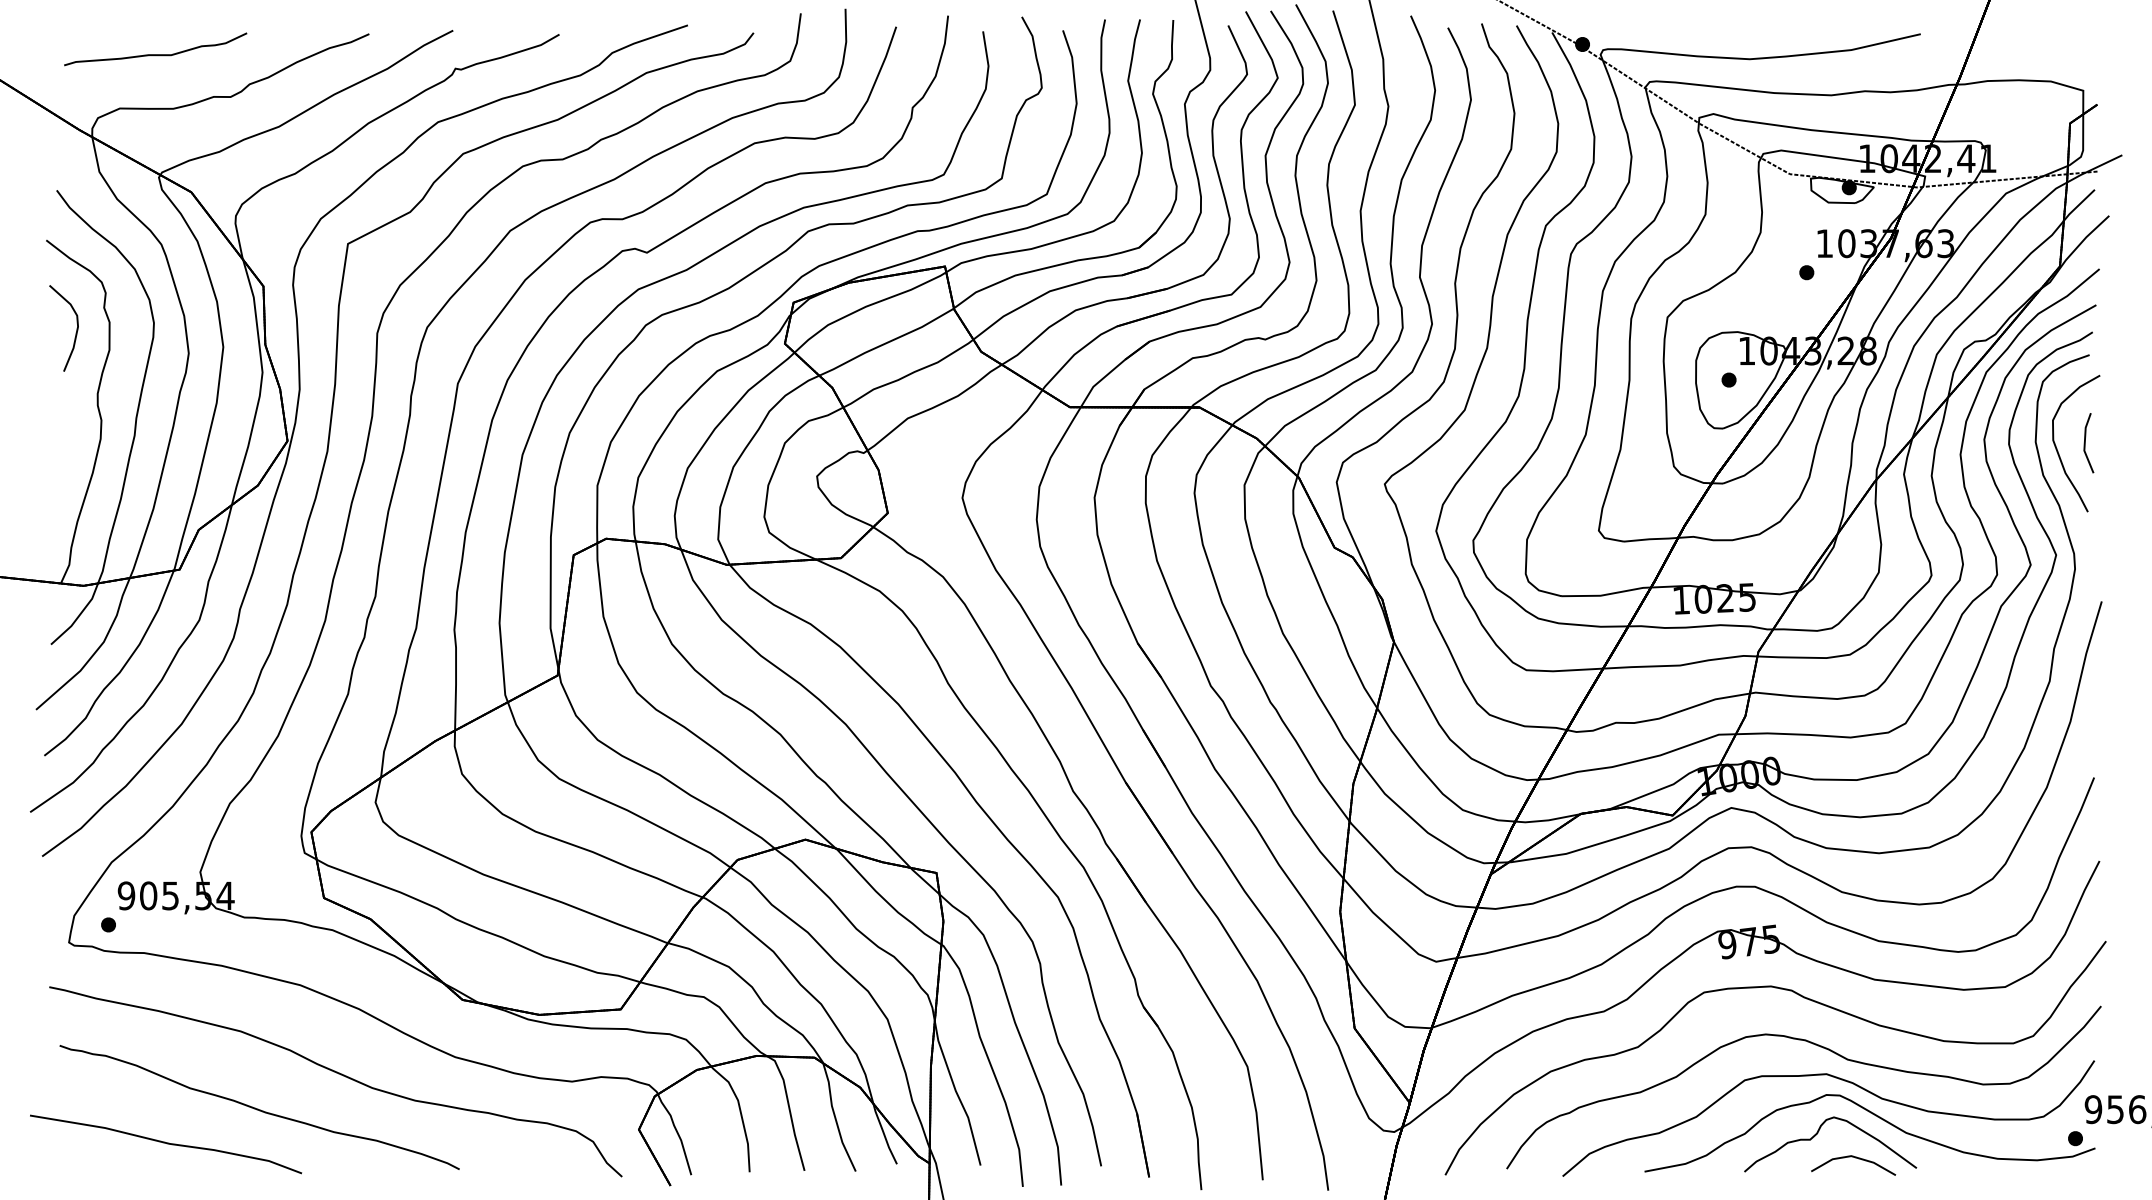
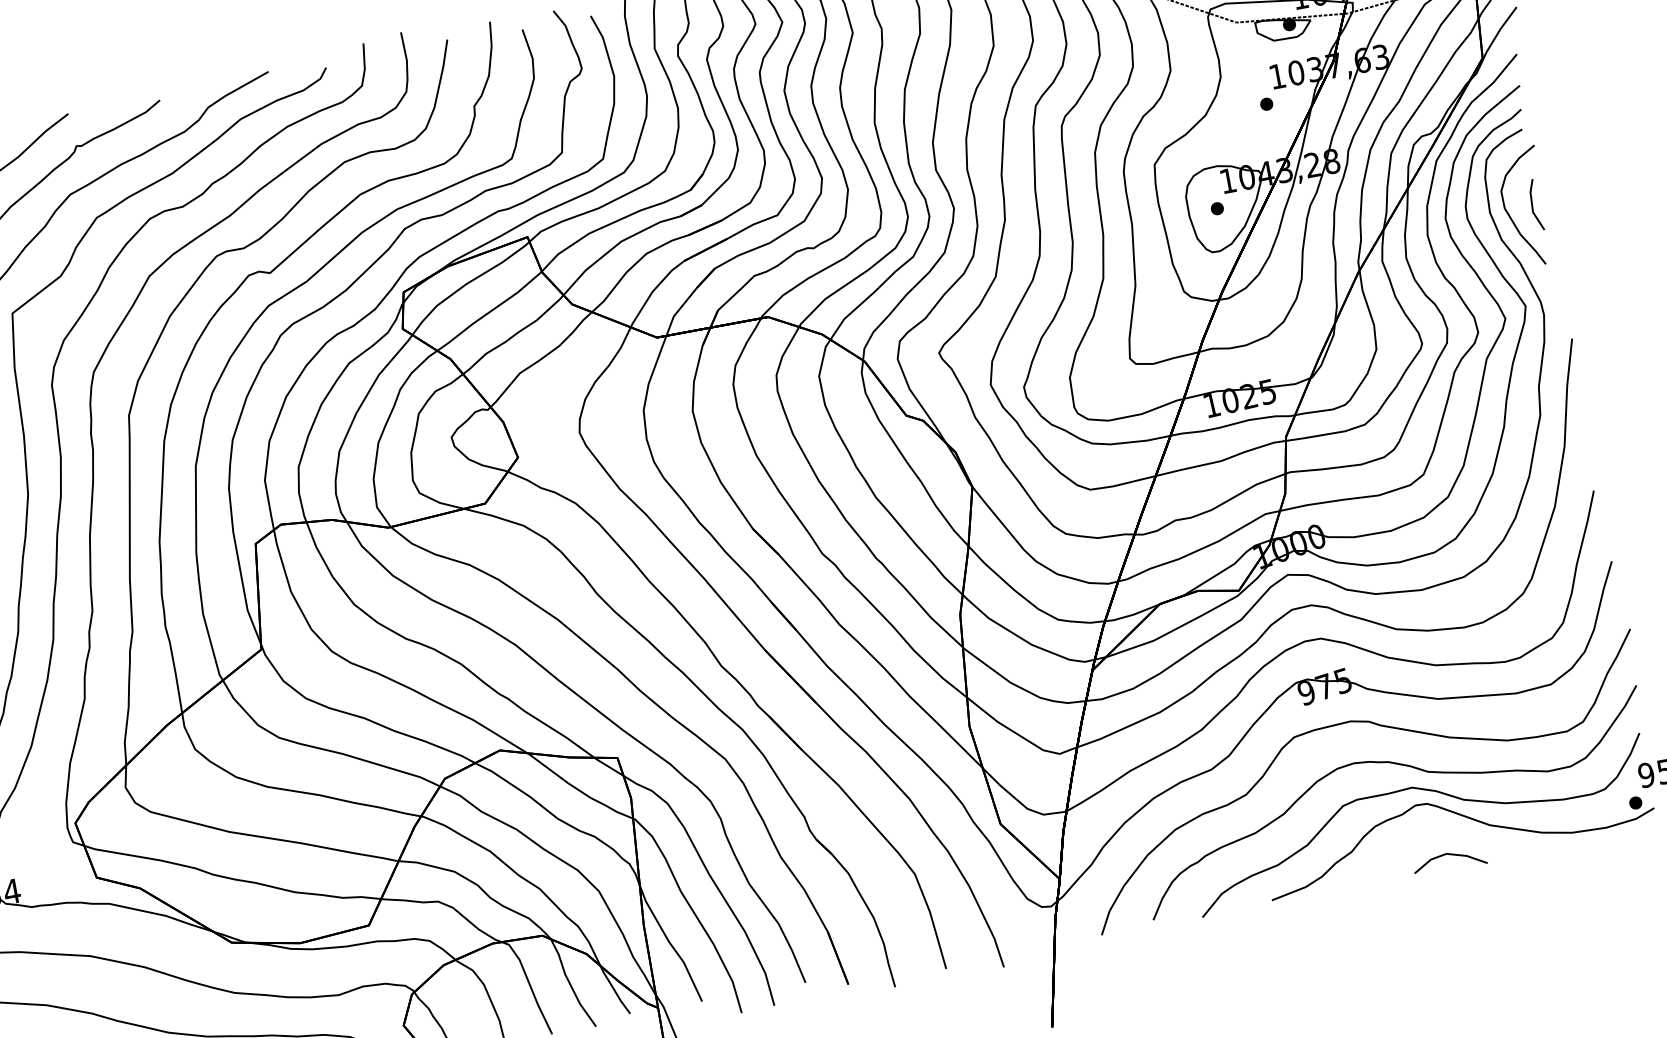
part: (1818, 1133) -> (1414, 839), removed

